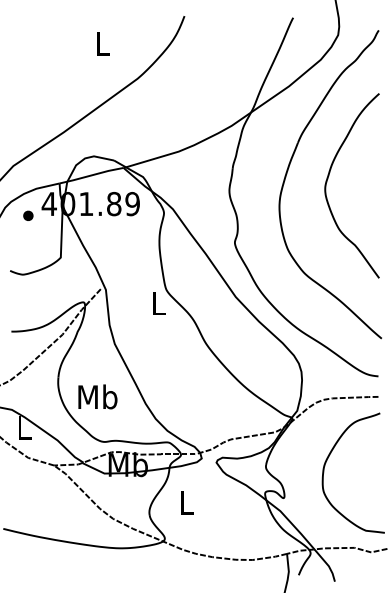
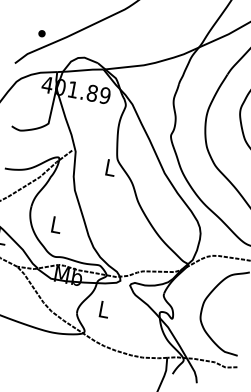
part: (28, 215) -> (42, 33), moved
text: (97, 396) -> (56, 224), Mb -> L

